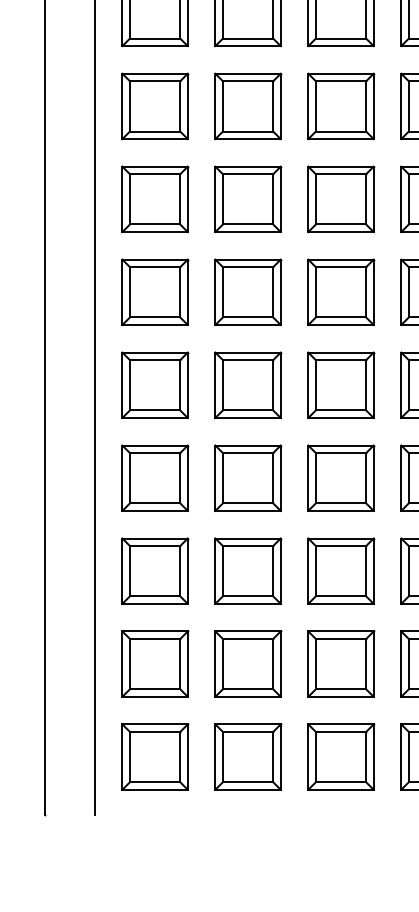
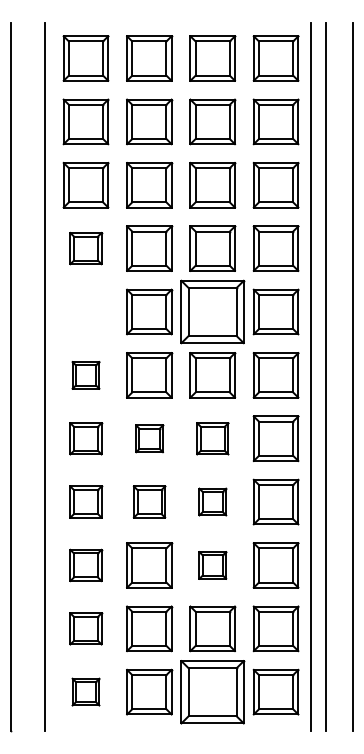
part: (154, 106) -> (85, 248), size x0.7
part: (154, 198) -> (85, 311), removed
part: (340, 198) -> (212, 311), size x1.4
part: (154, 292) -> (85, 375), size x0.6
part: (154, 384) -> (85, 438), size x0.7
part: (248, 384) -> (149, 438), size x0.6
part: (340, 384) -> (212, 438), size x0.7
part: (154, 477) -> (85, 501), size x0.7
part: (248, 477) -> (149, 501), size x0.7
part: (340, 477) -> (212, 501), size x0.6
part: (154, 571) -> (85, 565), size x0.7
part: (340, 571) -> (212, 565), size x0.6
part: (154, 663) -> (85, 628), size x0.7
part: (154, 756) -> (85, 691), size x0.6
part: (340, 756) -> (212, 691), size x1.4

